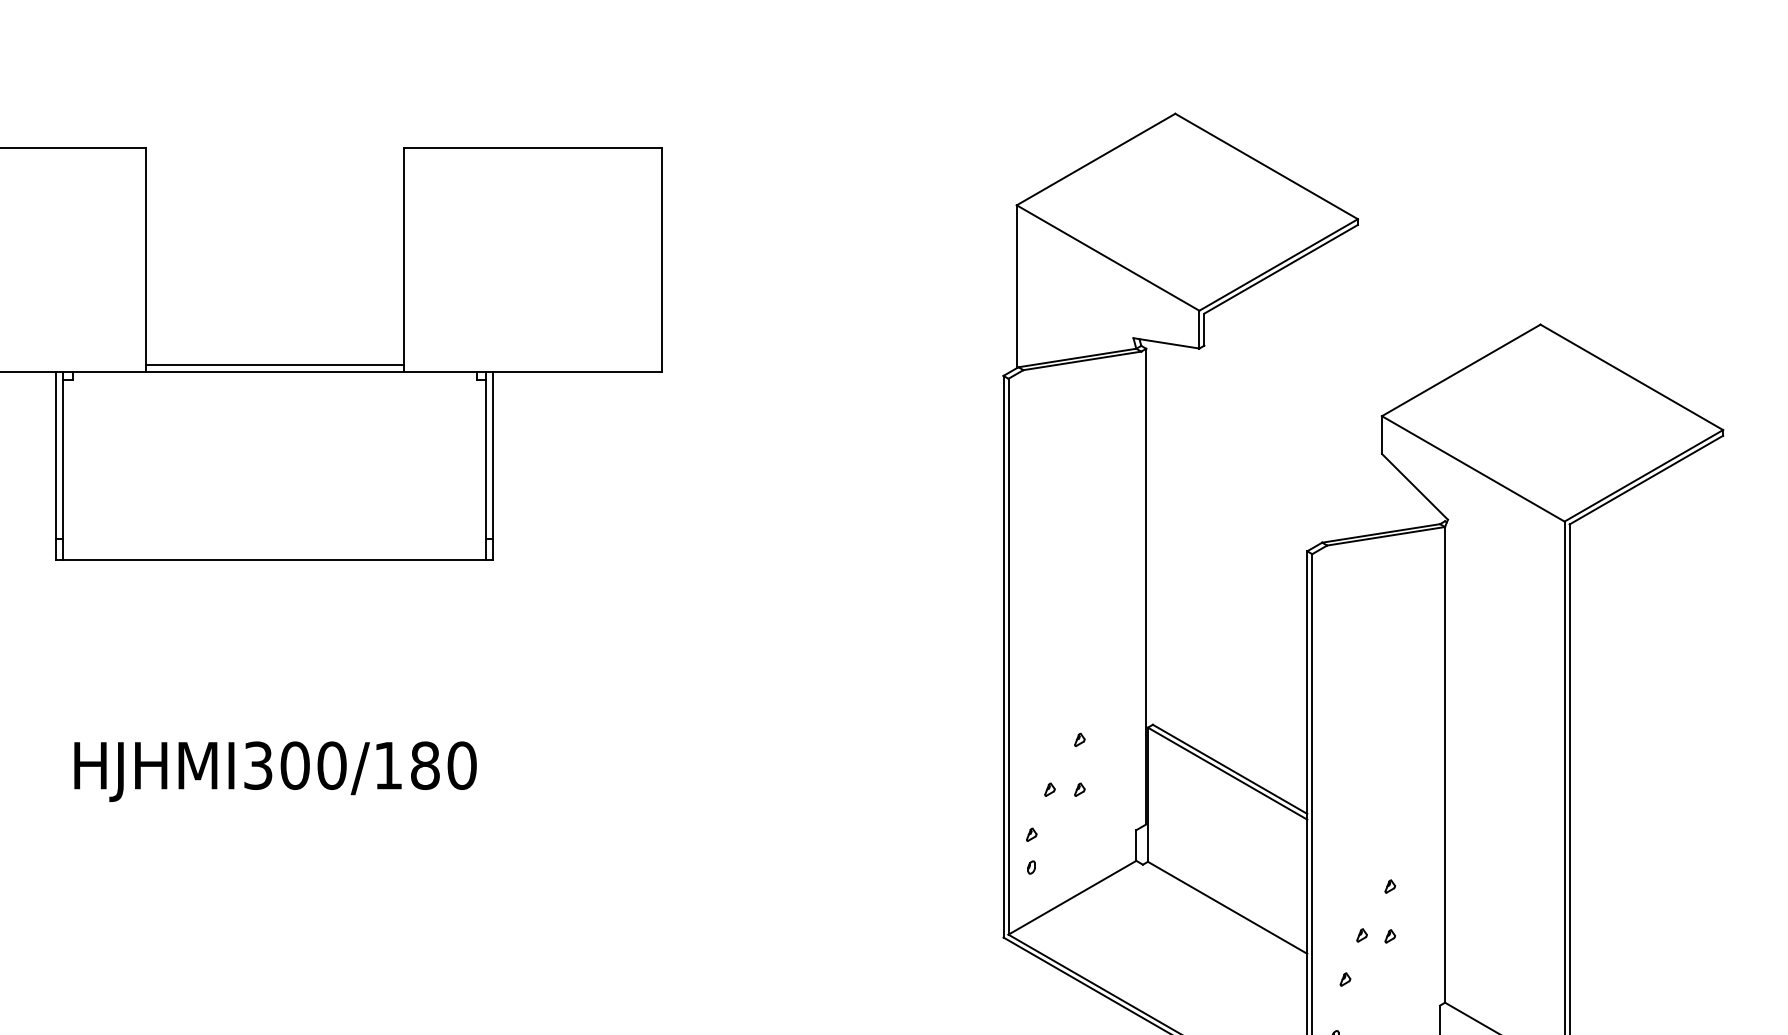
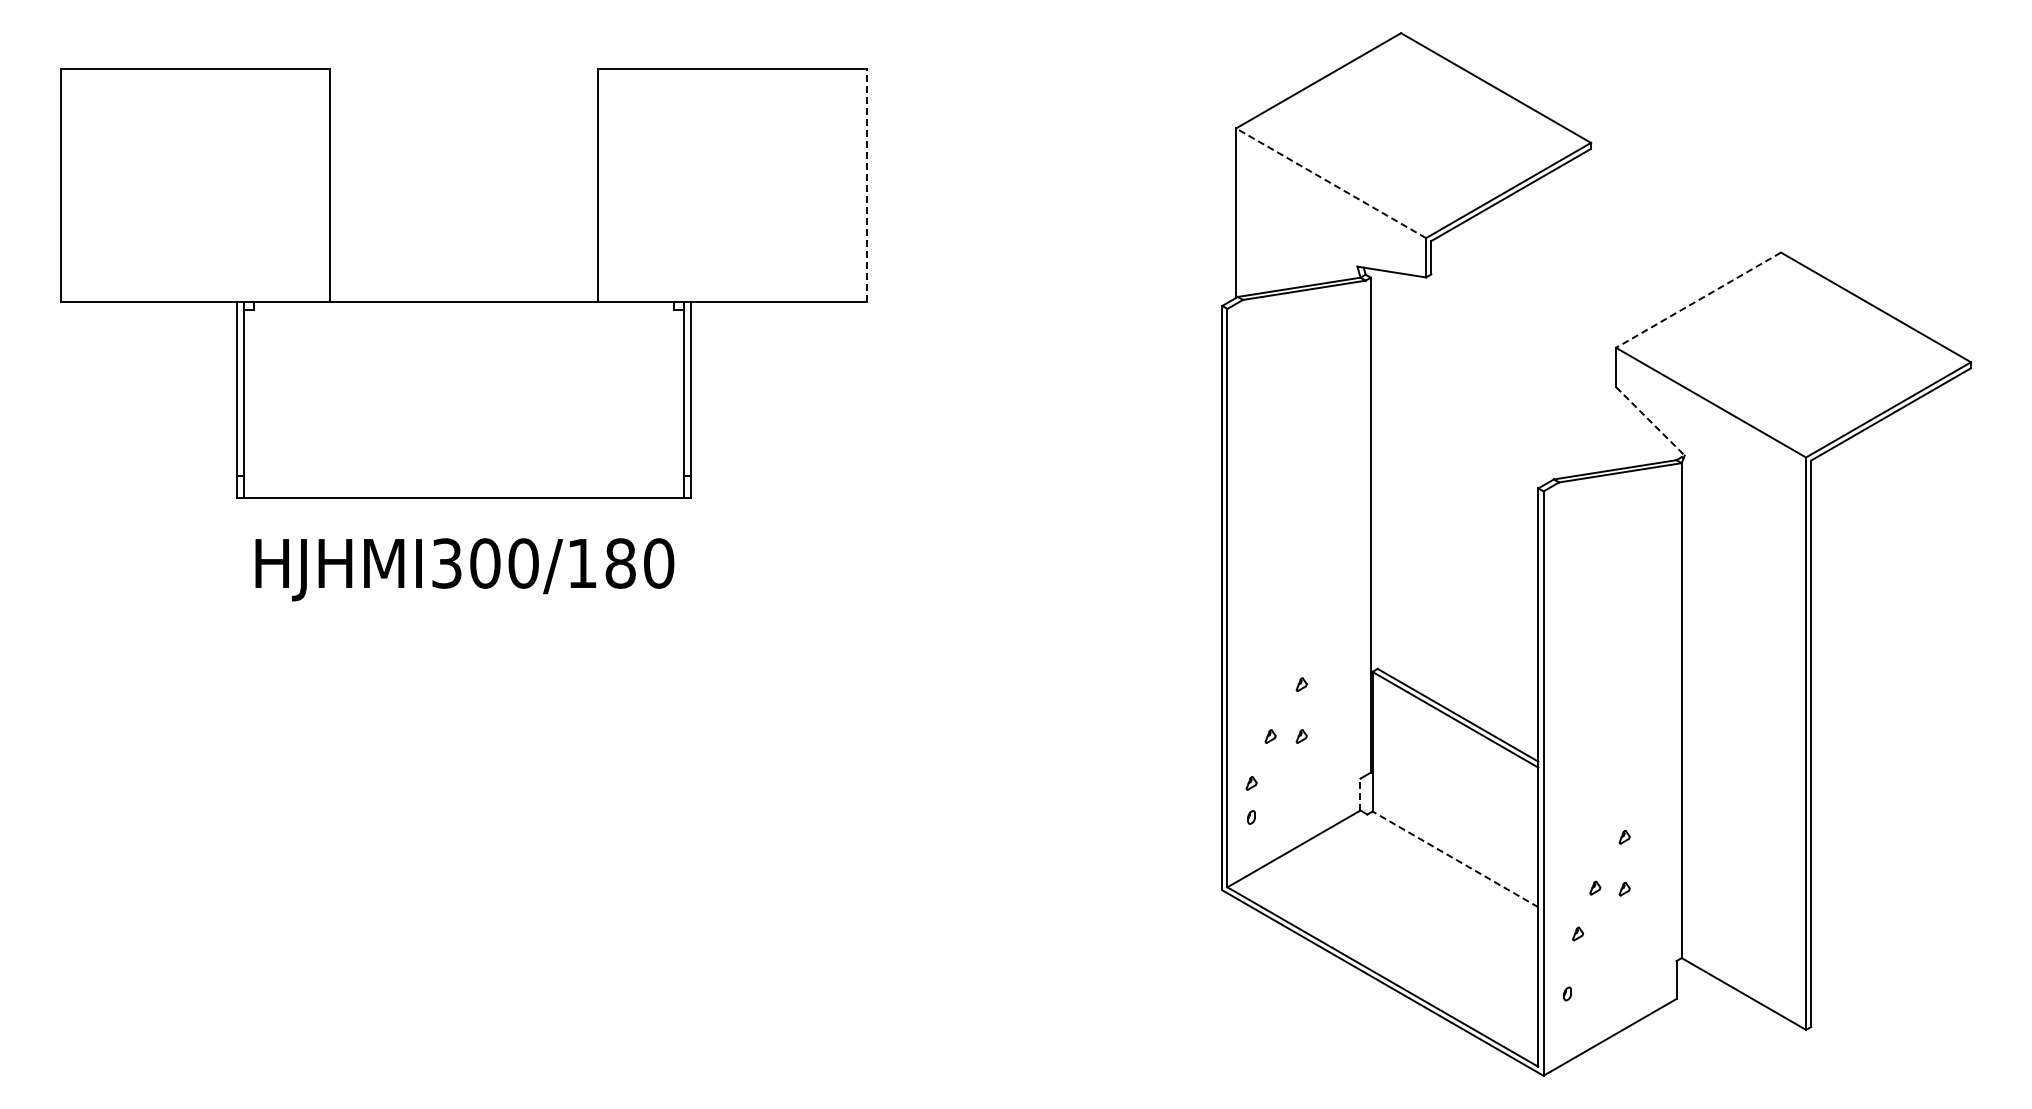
line: (1108, 258) -> (1331, 183), solid -> dashed
line: (662, 260) -> (867, 185), solid -> dashed
line: (274, 365) -> (463, 295), removed
line: (1461, 370) -> (1698, 300), solid -> dashed
line: (1415, 486) -> (1650, 421), solid -> dashed
text: (275, 771) -> (464, 569), moved
line: (1136, 845) -> (1360, 794), solid -> dashed
line: (1227, 907) -> (1455, 859), solid -> dashed

